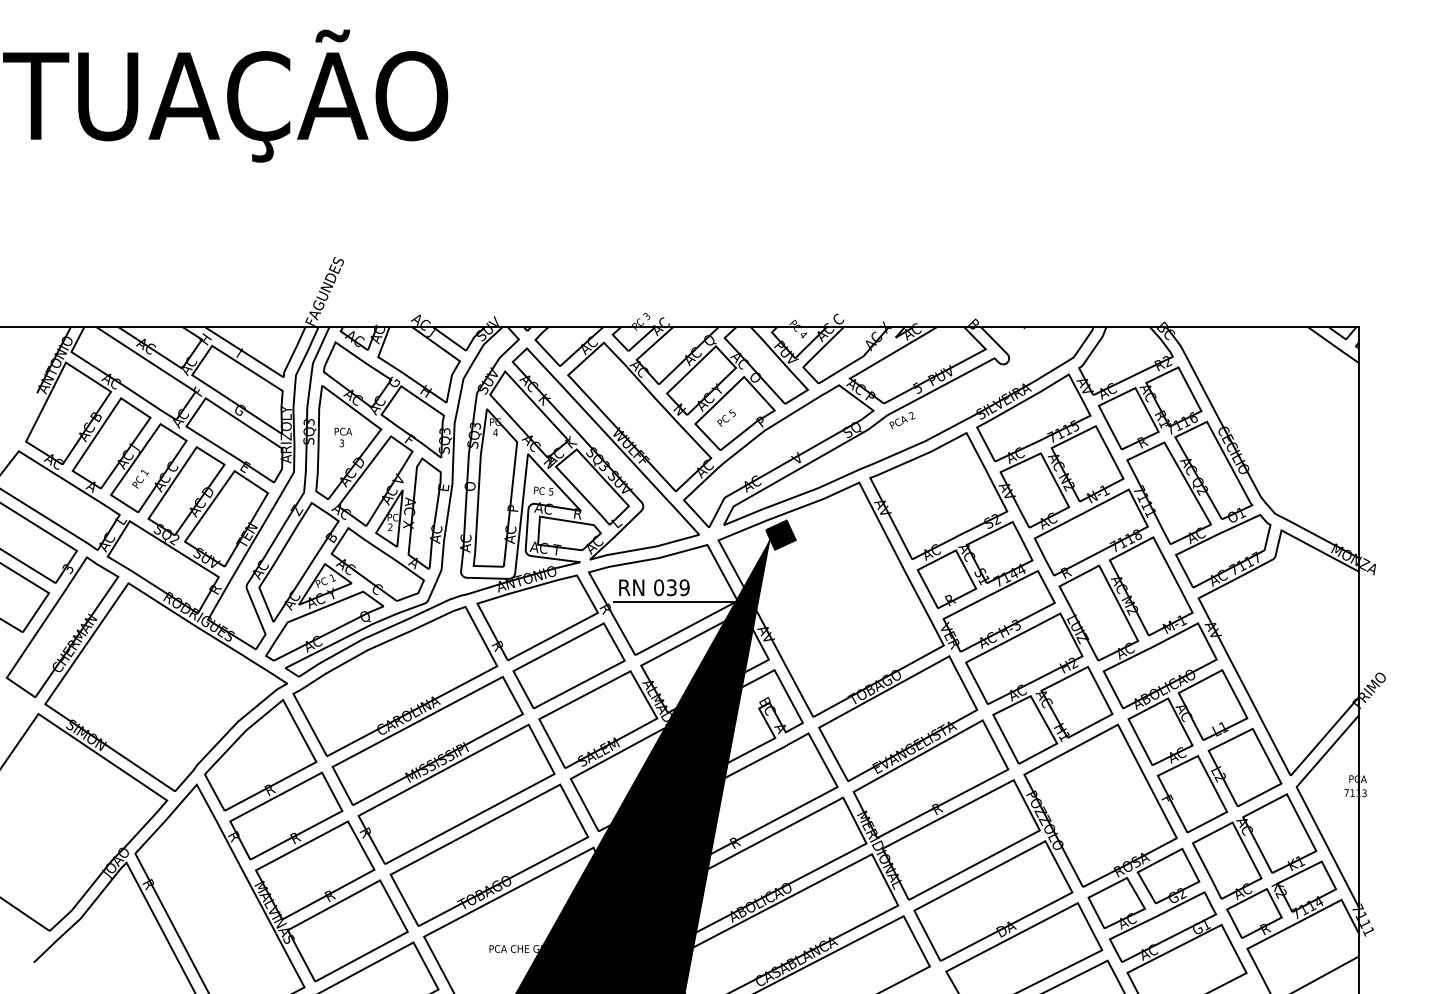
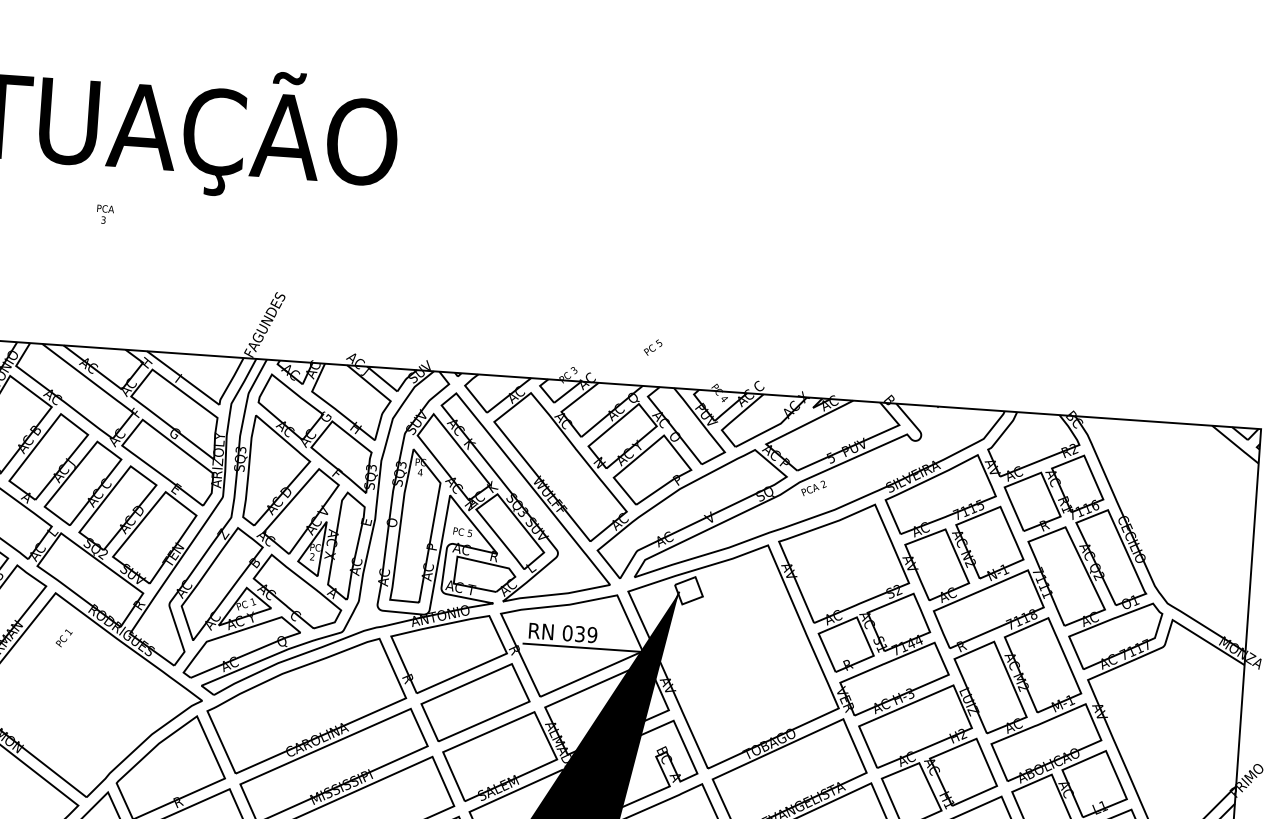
text: (726, 417) -> (653, 347), moved
text: (343, 437) -> (105, 214), moved
text: (140, 479) -> (64, 638), moved
fill: (780, 534) -> (688, 590), removed

